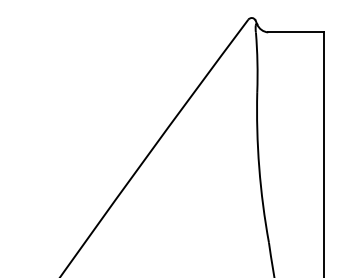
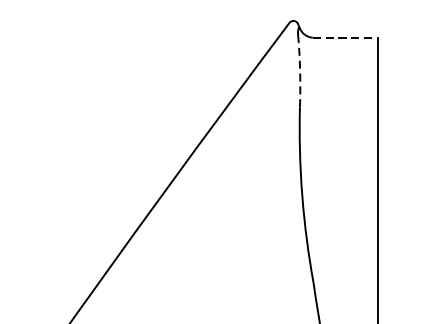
line: (296, 32) -> (345, 37), solid -> dashed
arc: (257, 62) -> (300, 72), solid -> dashed

